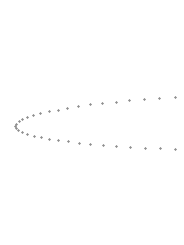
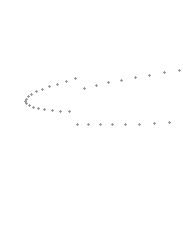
part: (40, 114) -> (49, 87), moved

